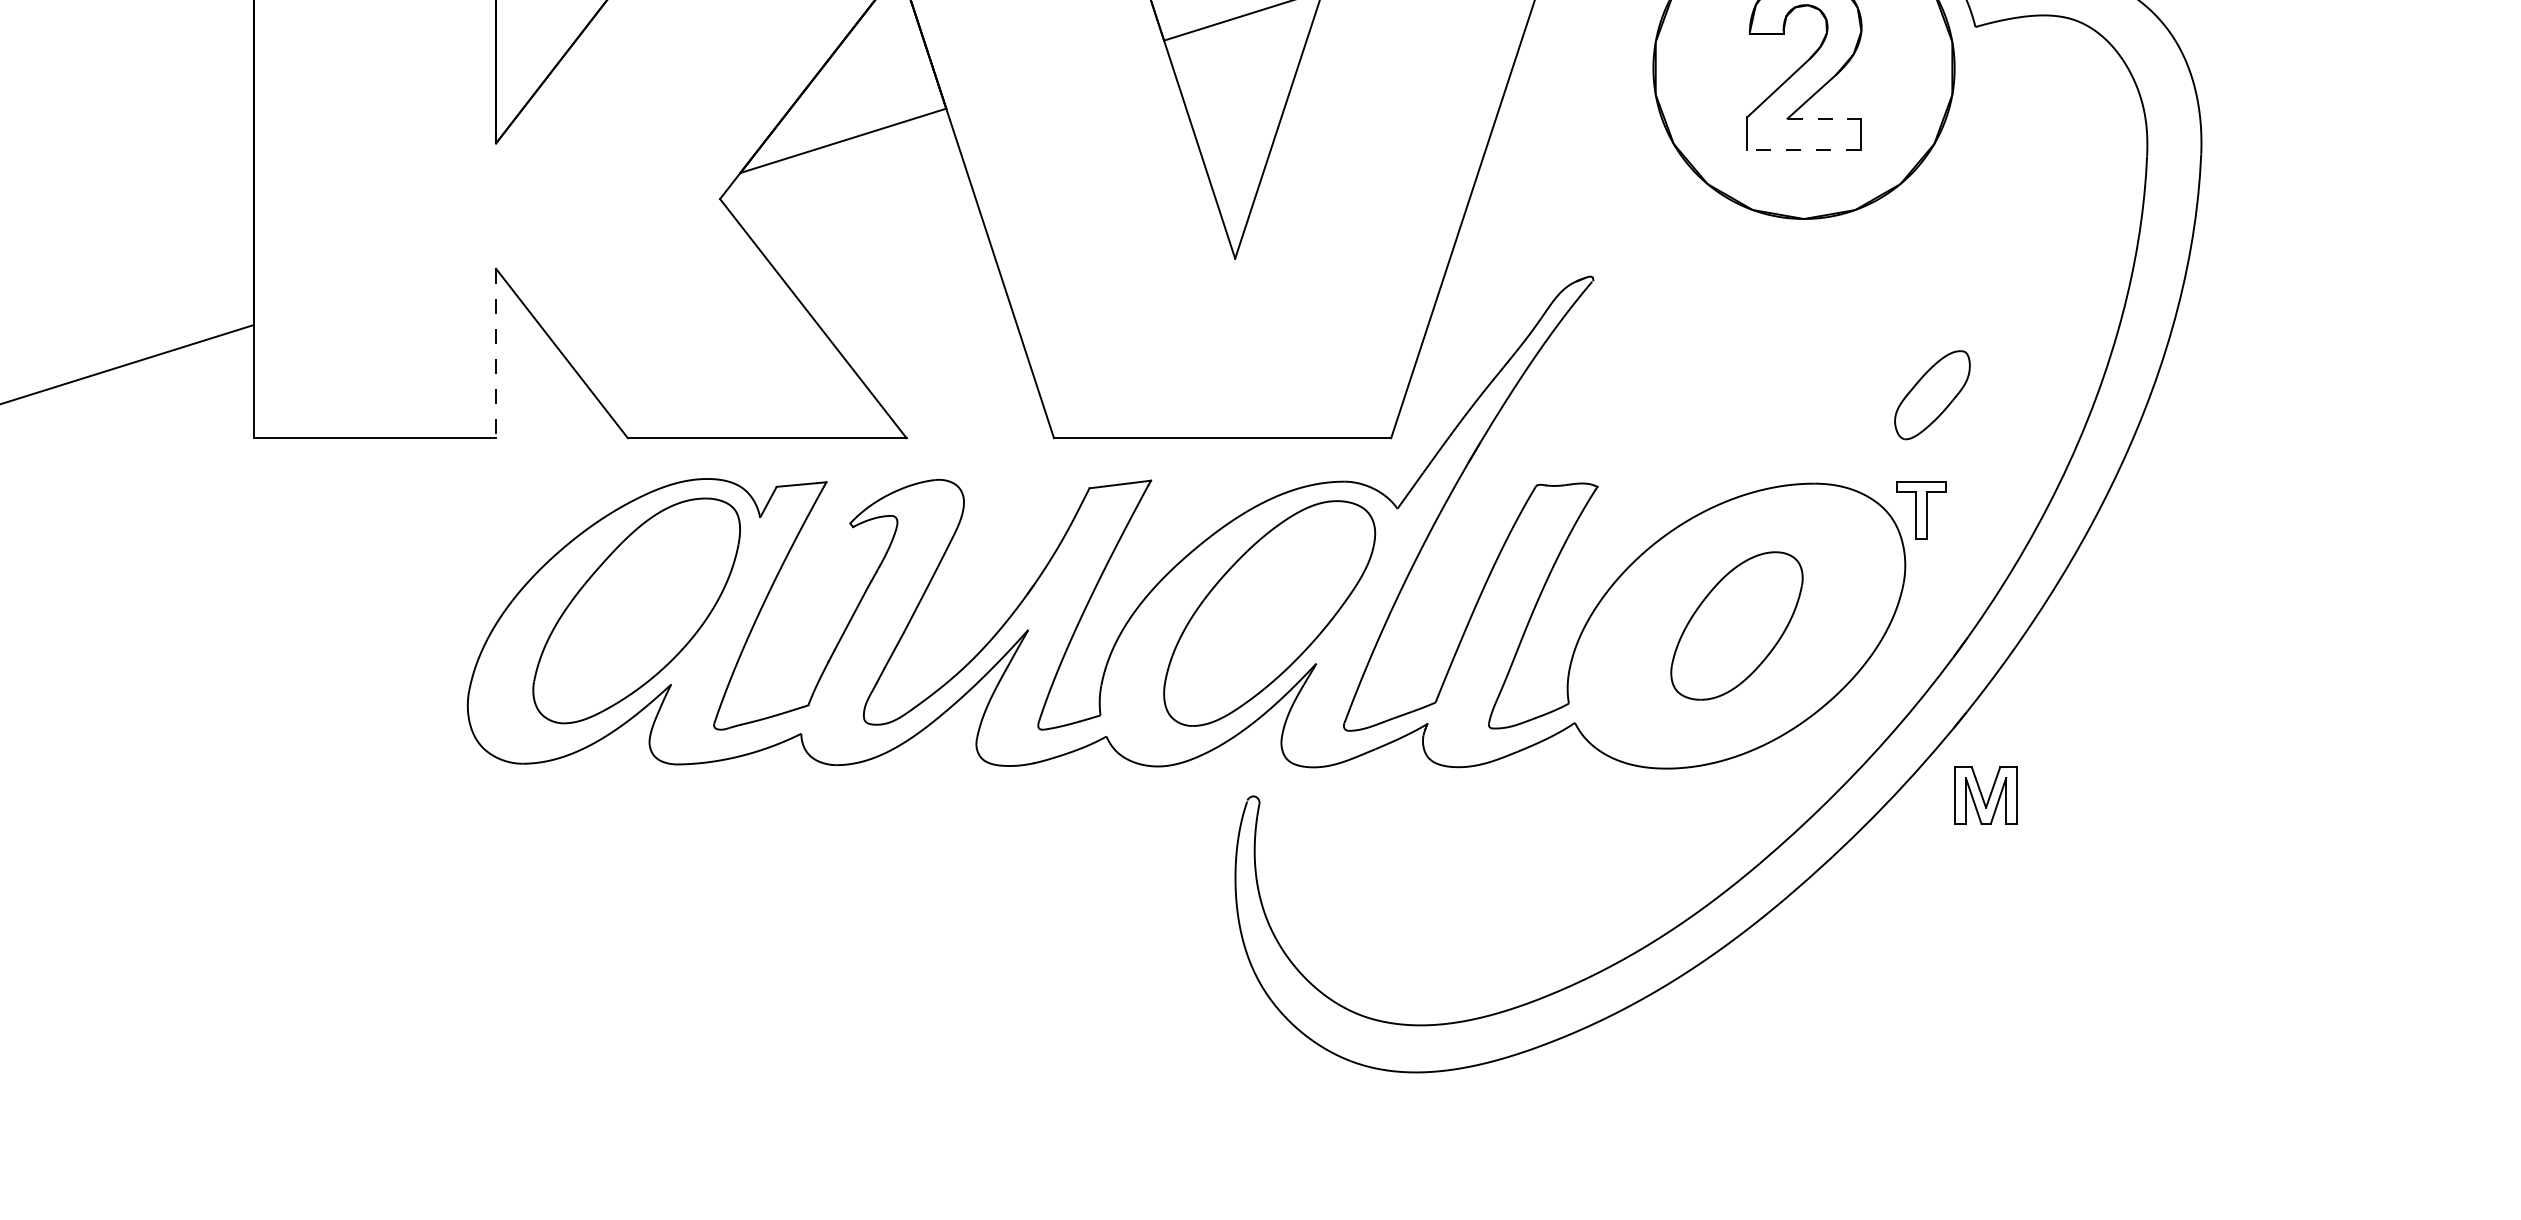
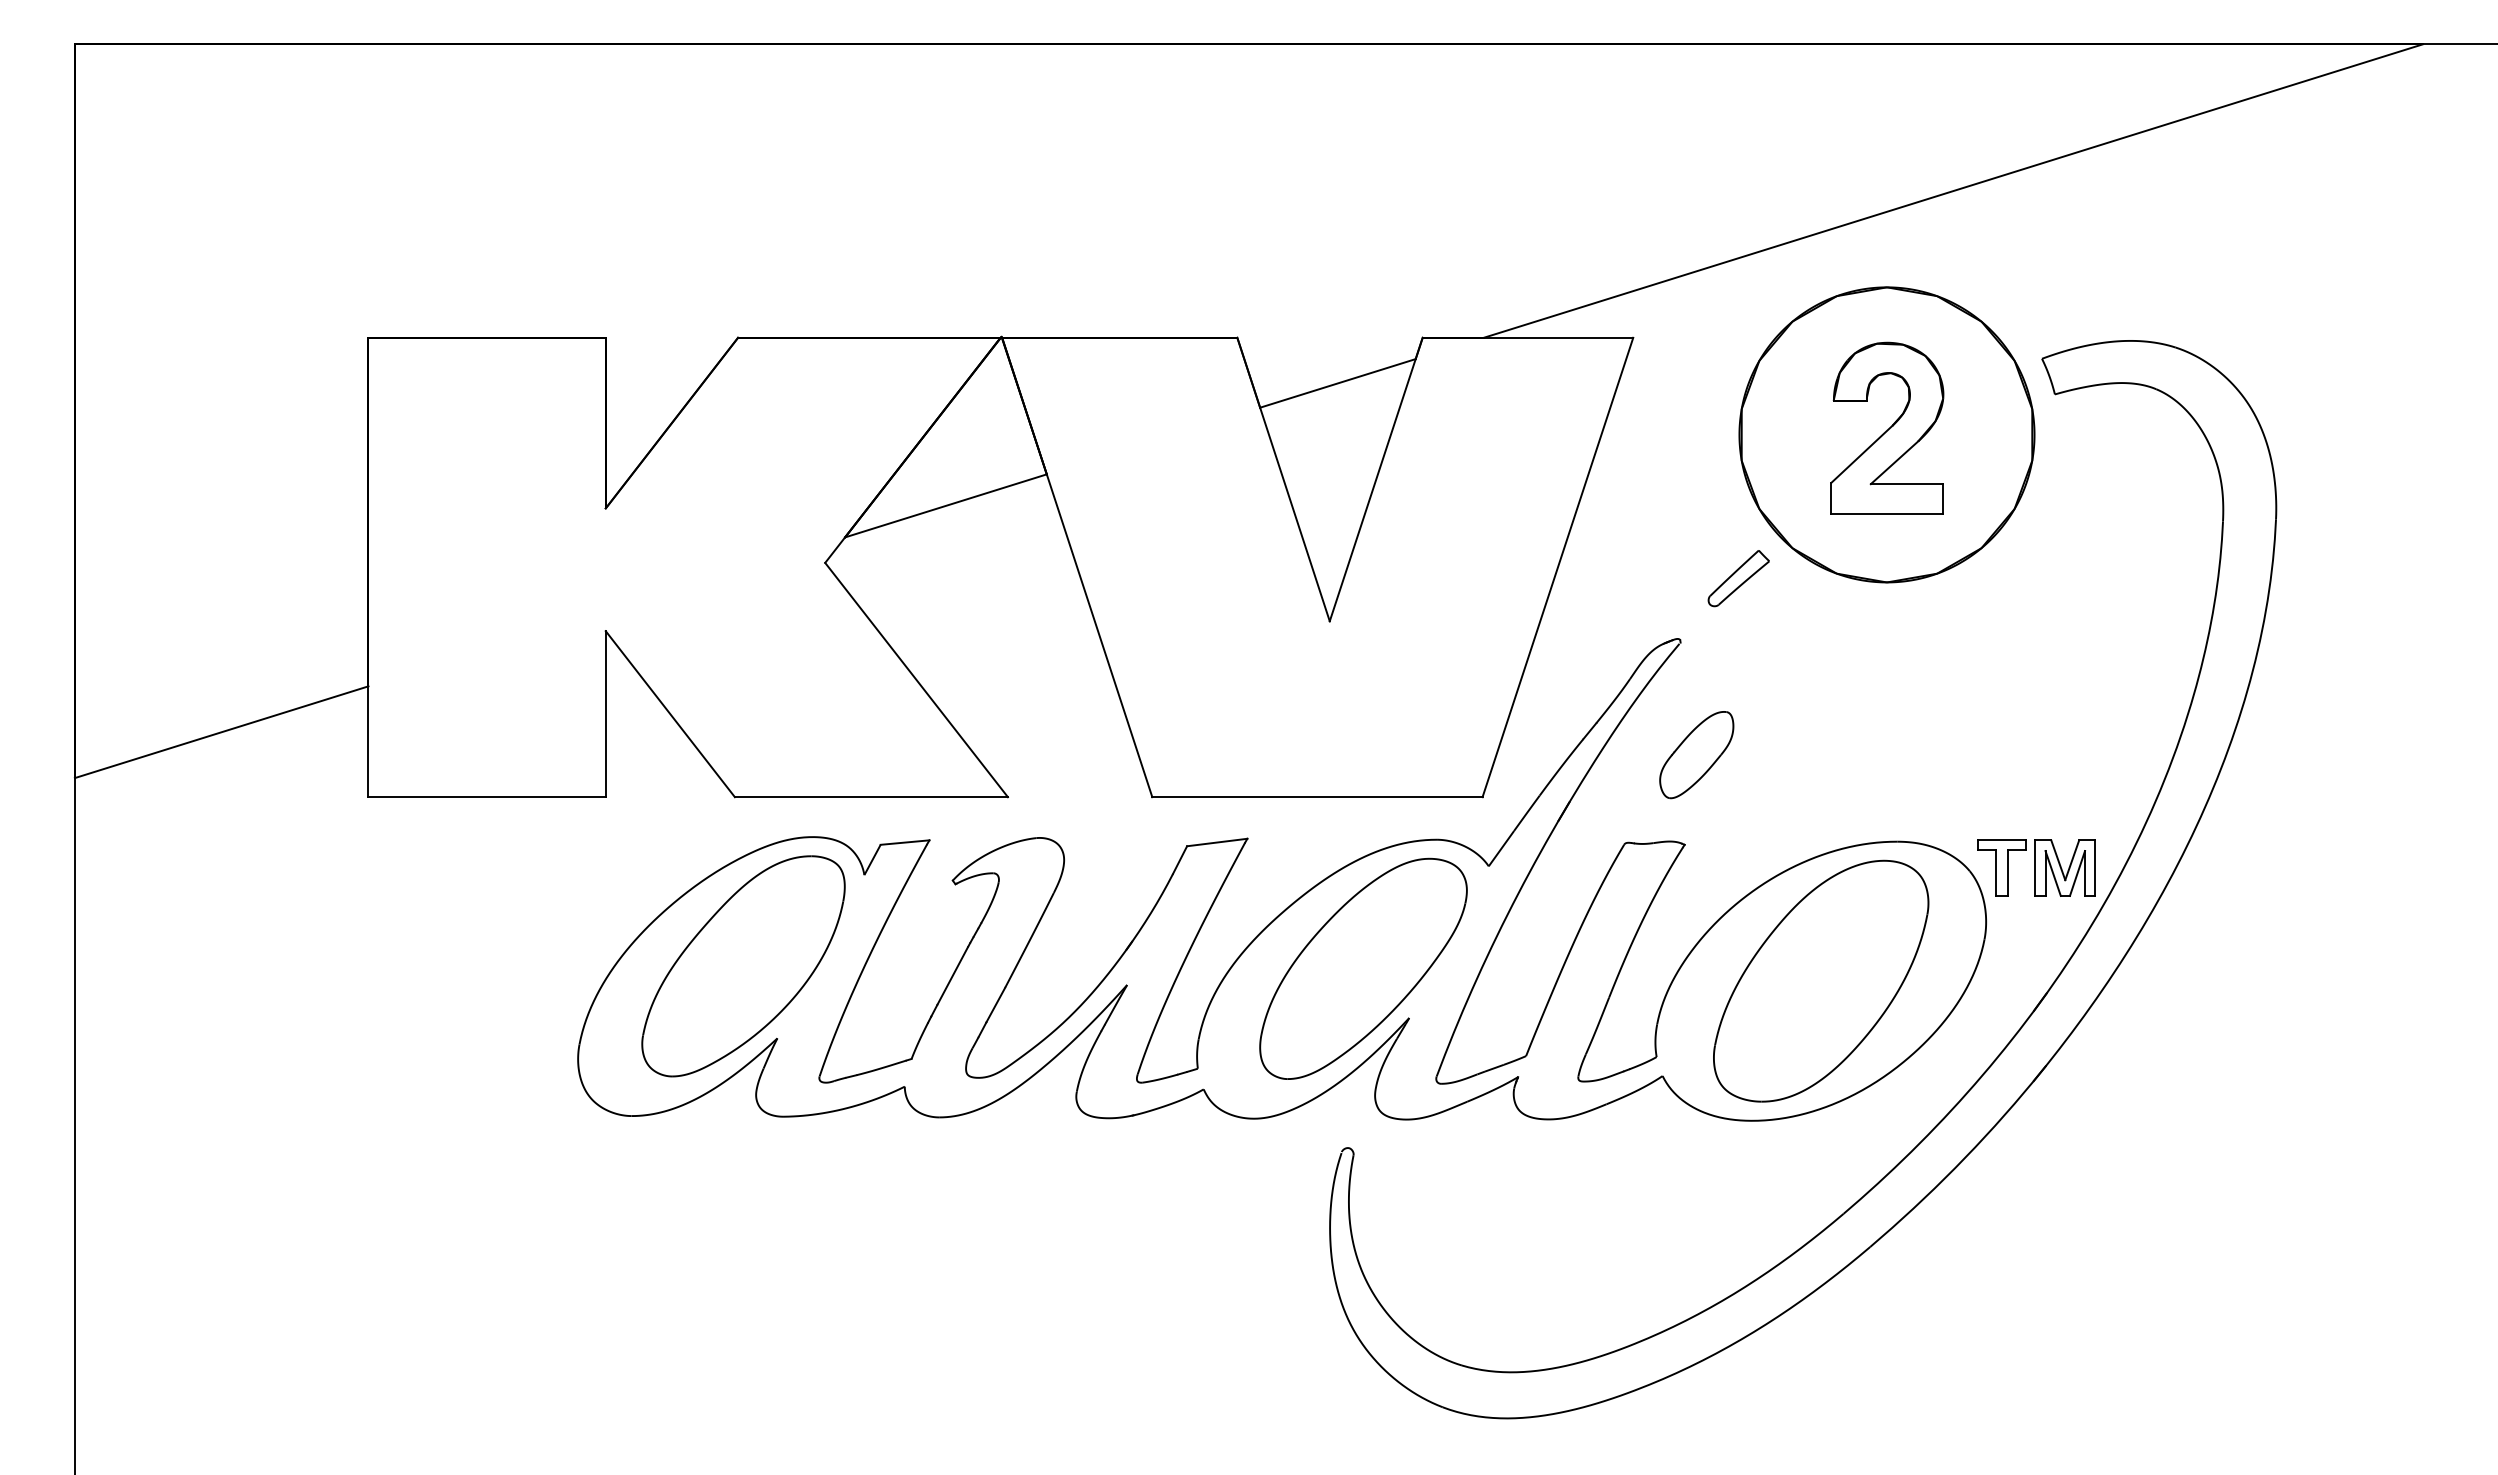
line: (1824, 119) -> (1907, 484), dashed -> solid
line: (1804, 149) -> (1887, 514), dashed -> solid
part: (1652, 214) -> (1738, 578), added
line: (495, 353) -> (605, 714), dashed -> solid
part: (1932, 395) -> (1696, 755), moved
part: (1737, 625) -> (1821, 980), size x1.67
part: (1985, 794) -> (2064, 867), moved

